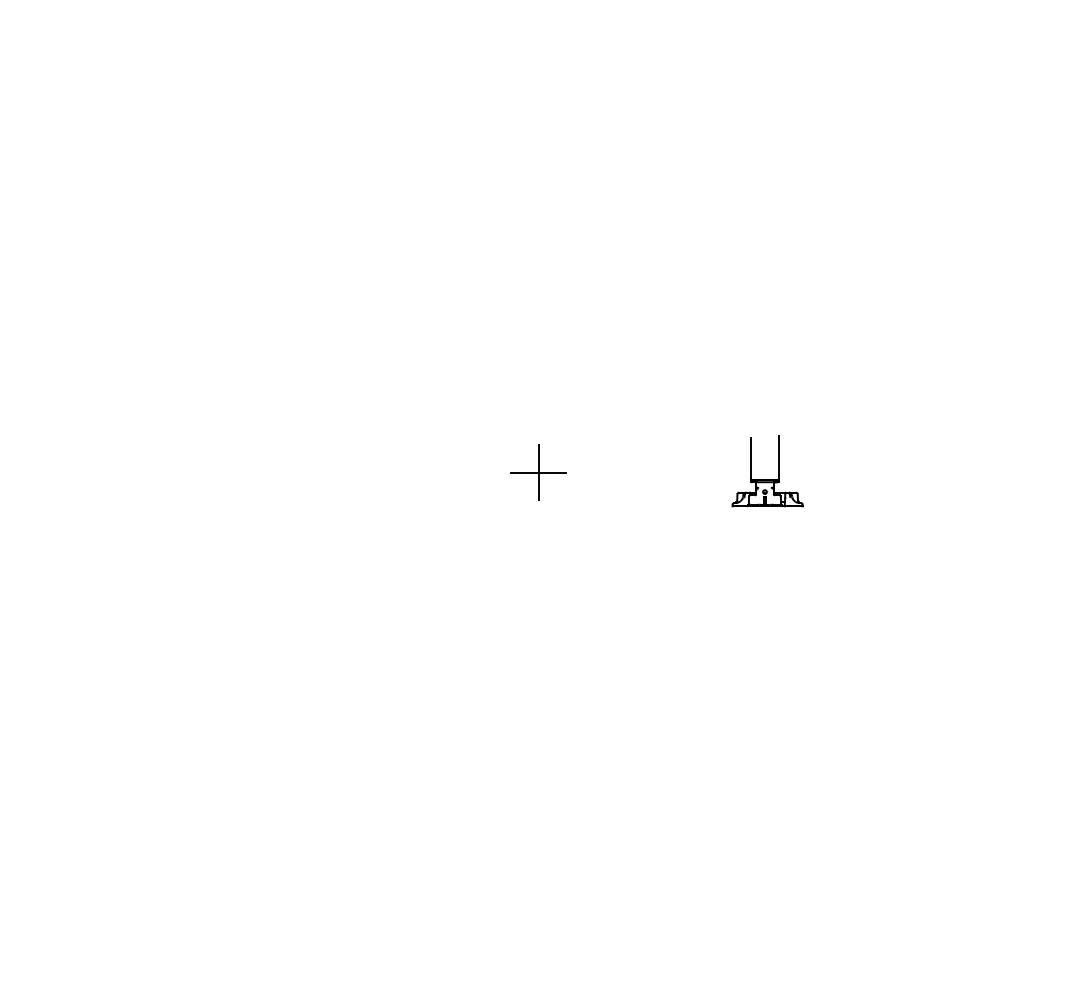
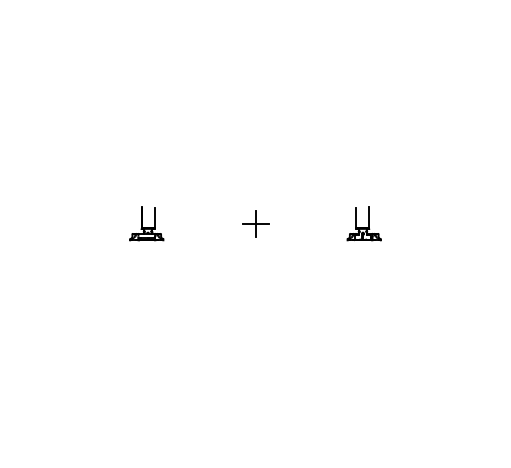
part: (308, 470) -> (146, 223), added

